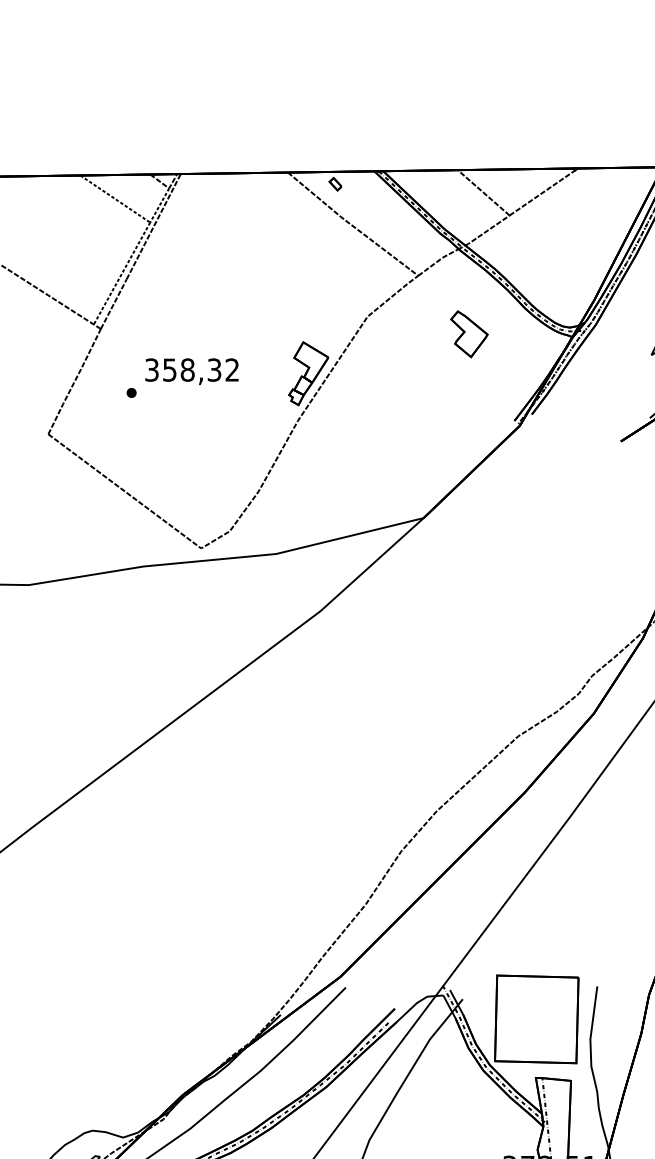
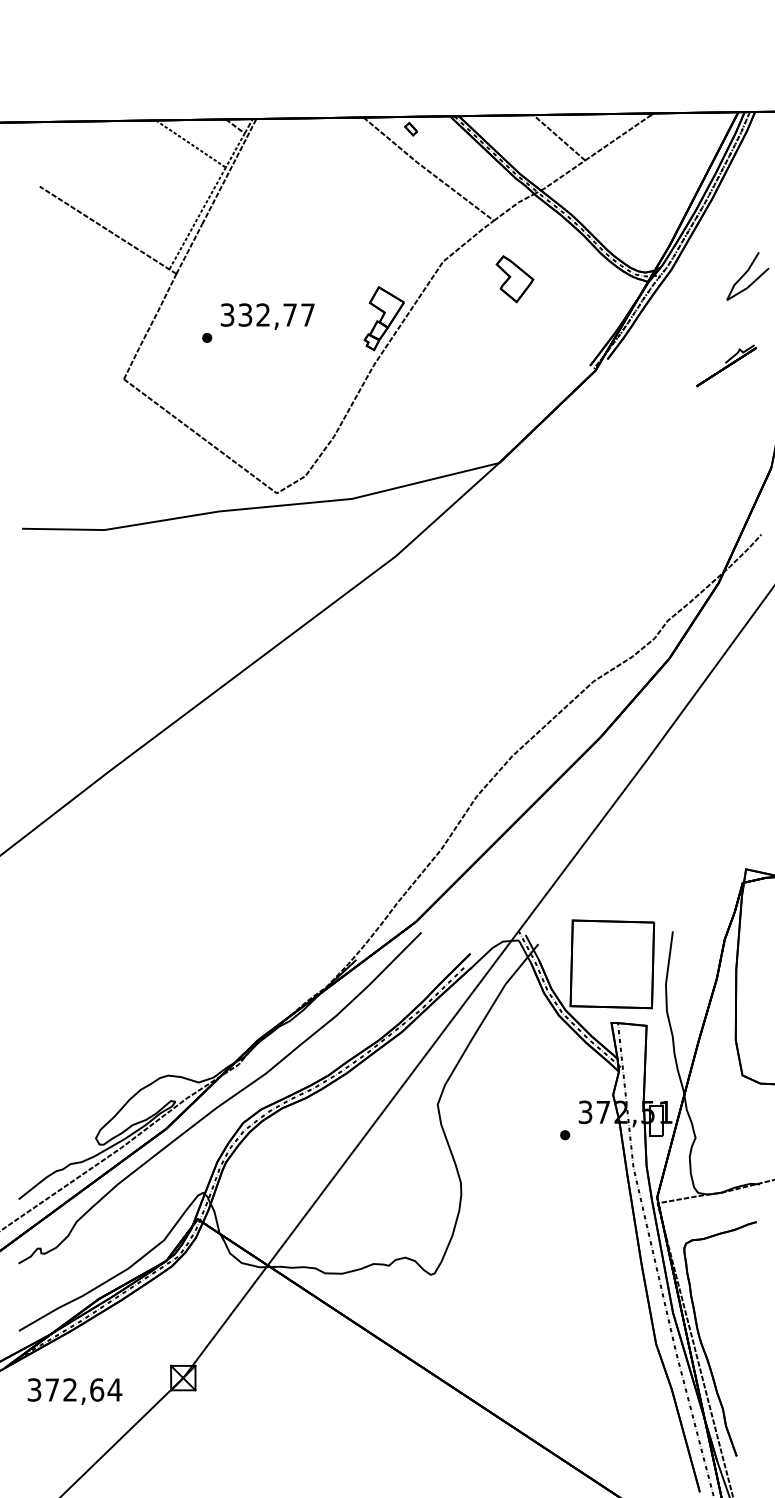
part: (468, 334) -> (514, 279), moved
text: (200, 369) -> (276, 314), 358,32 -> 332,77

